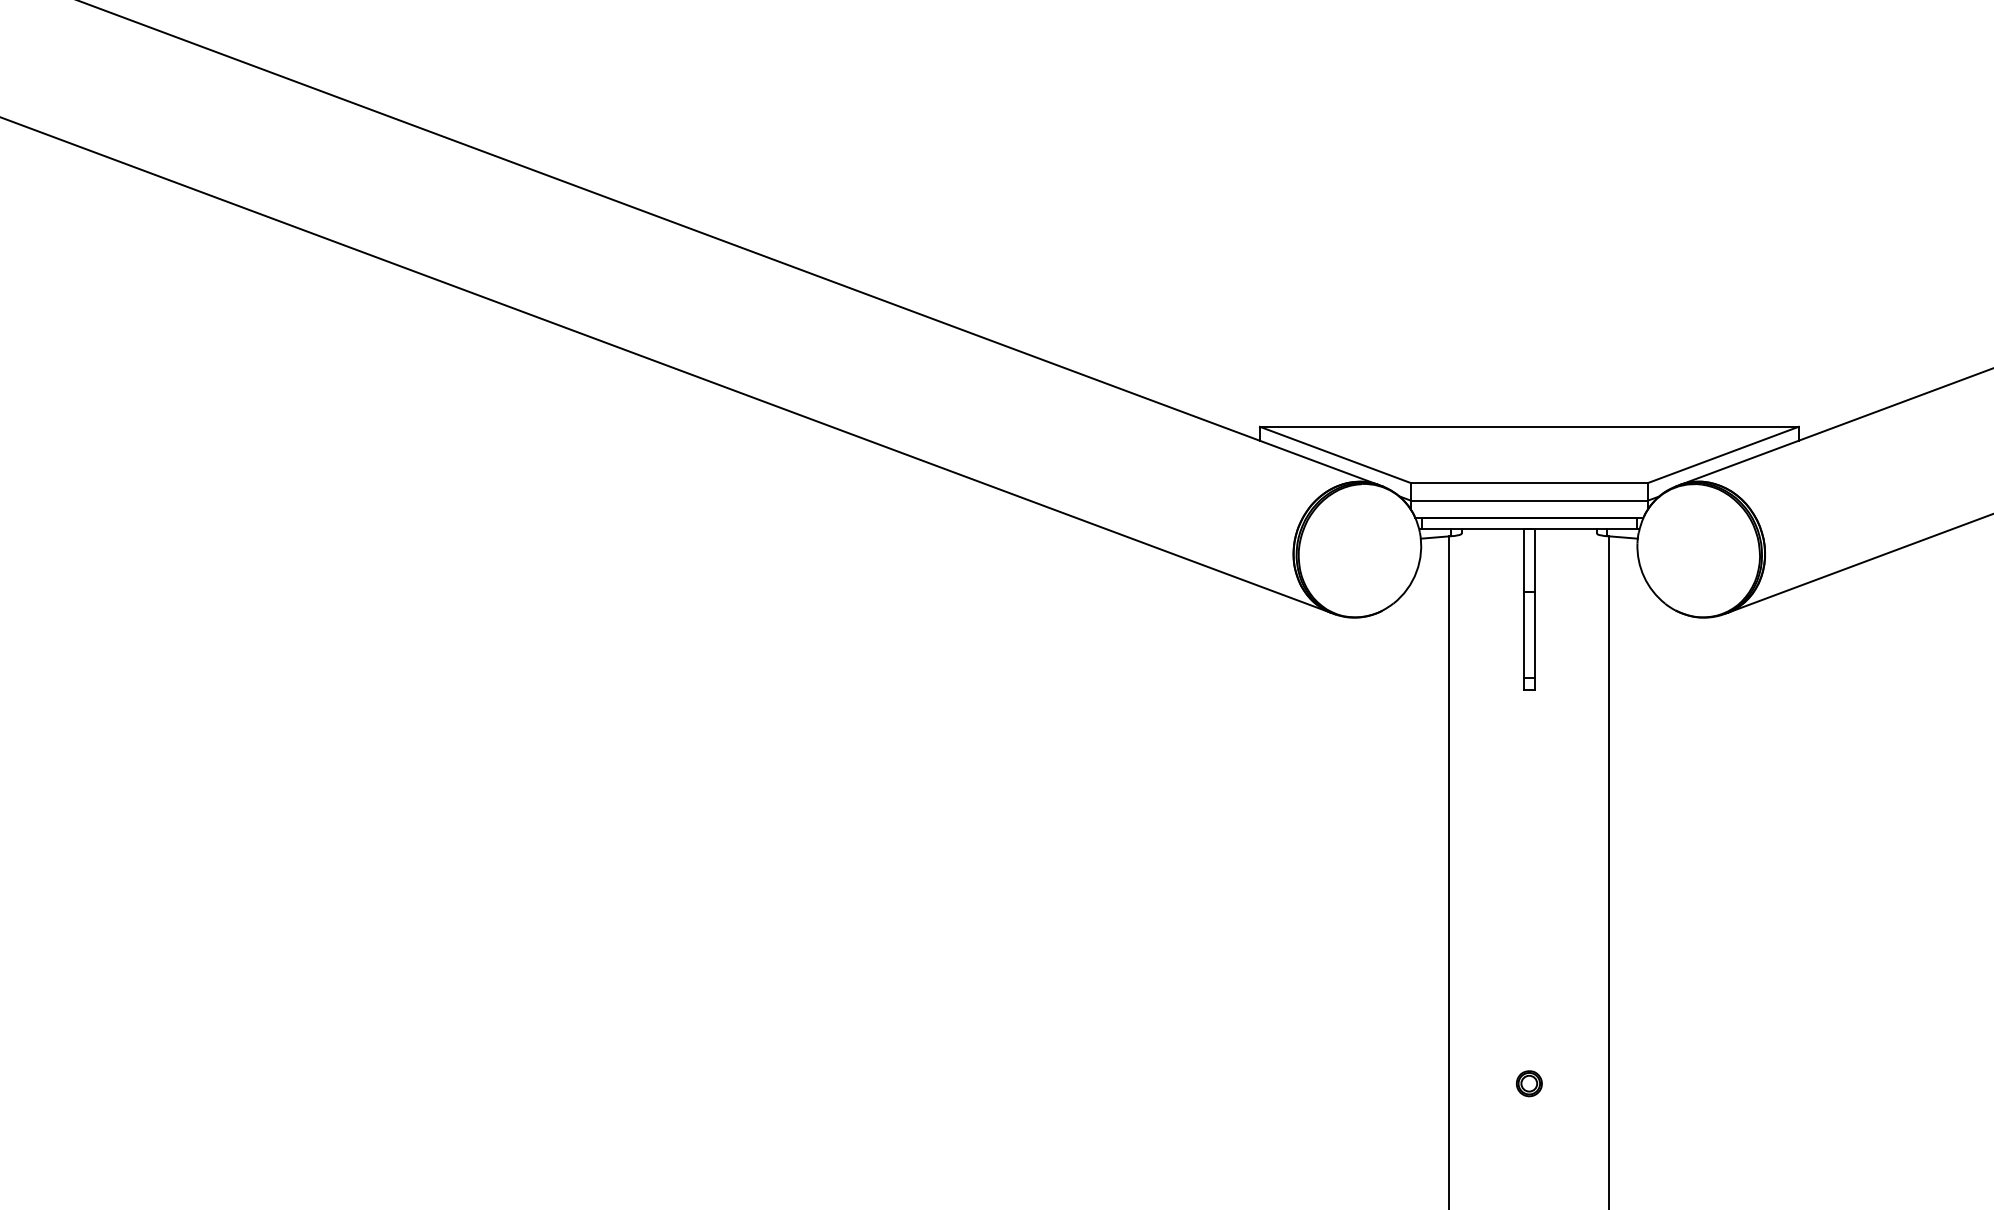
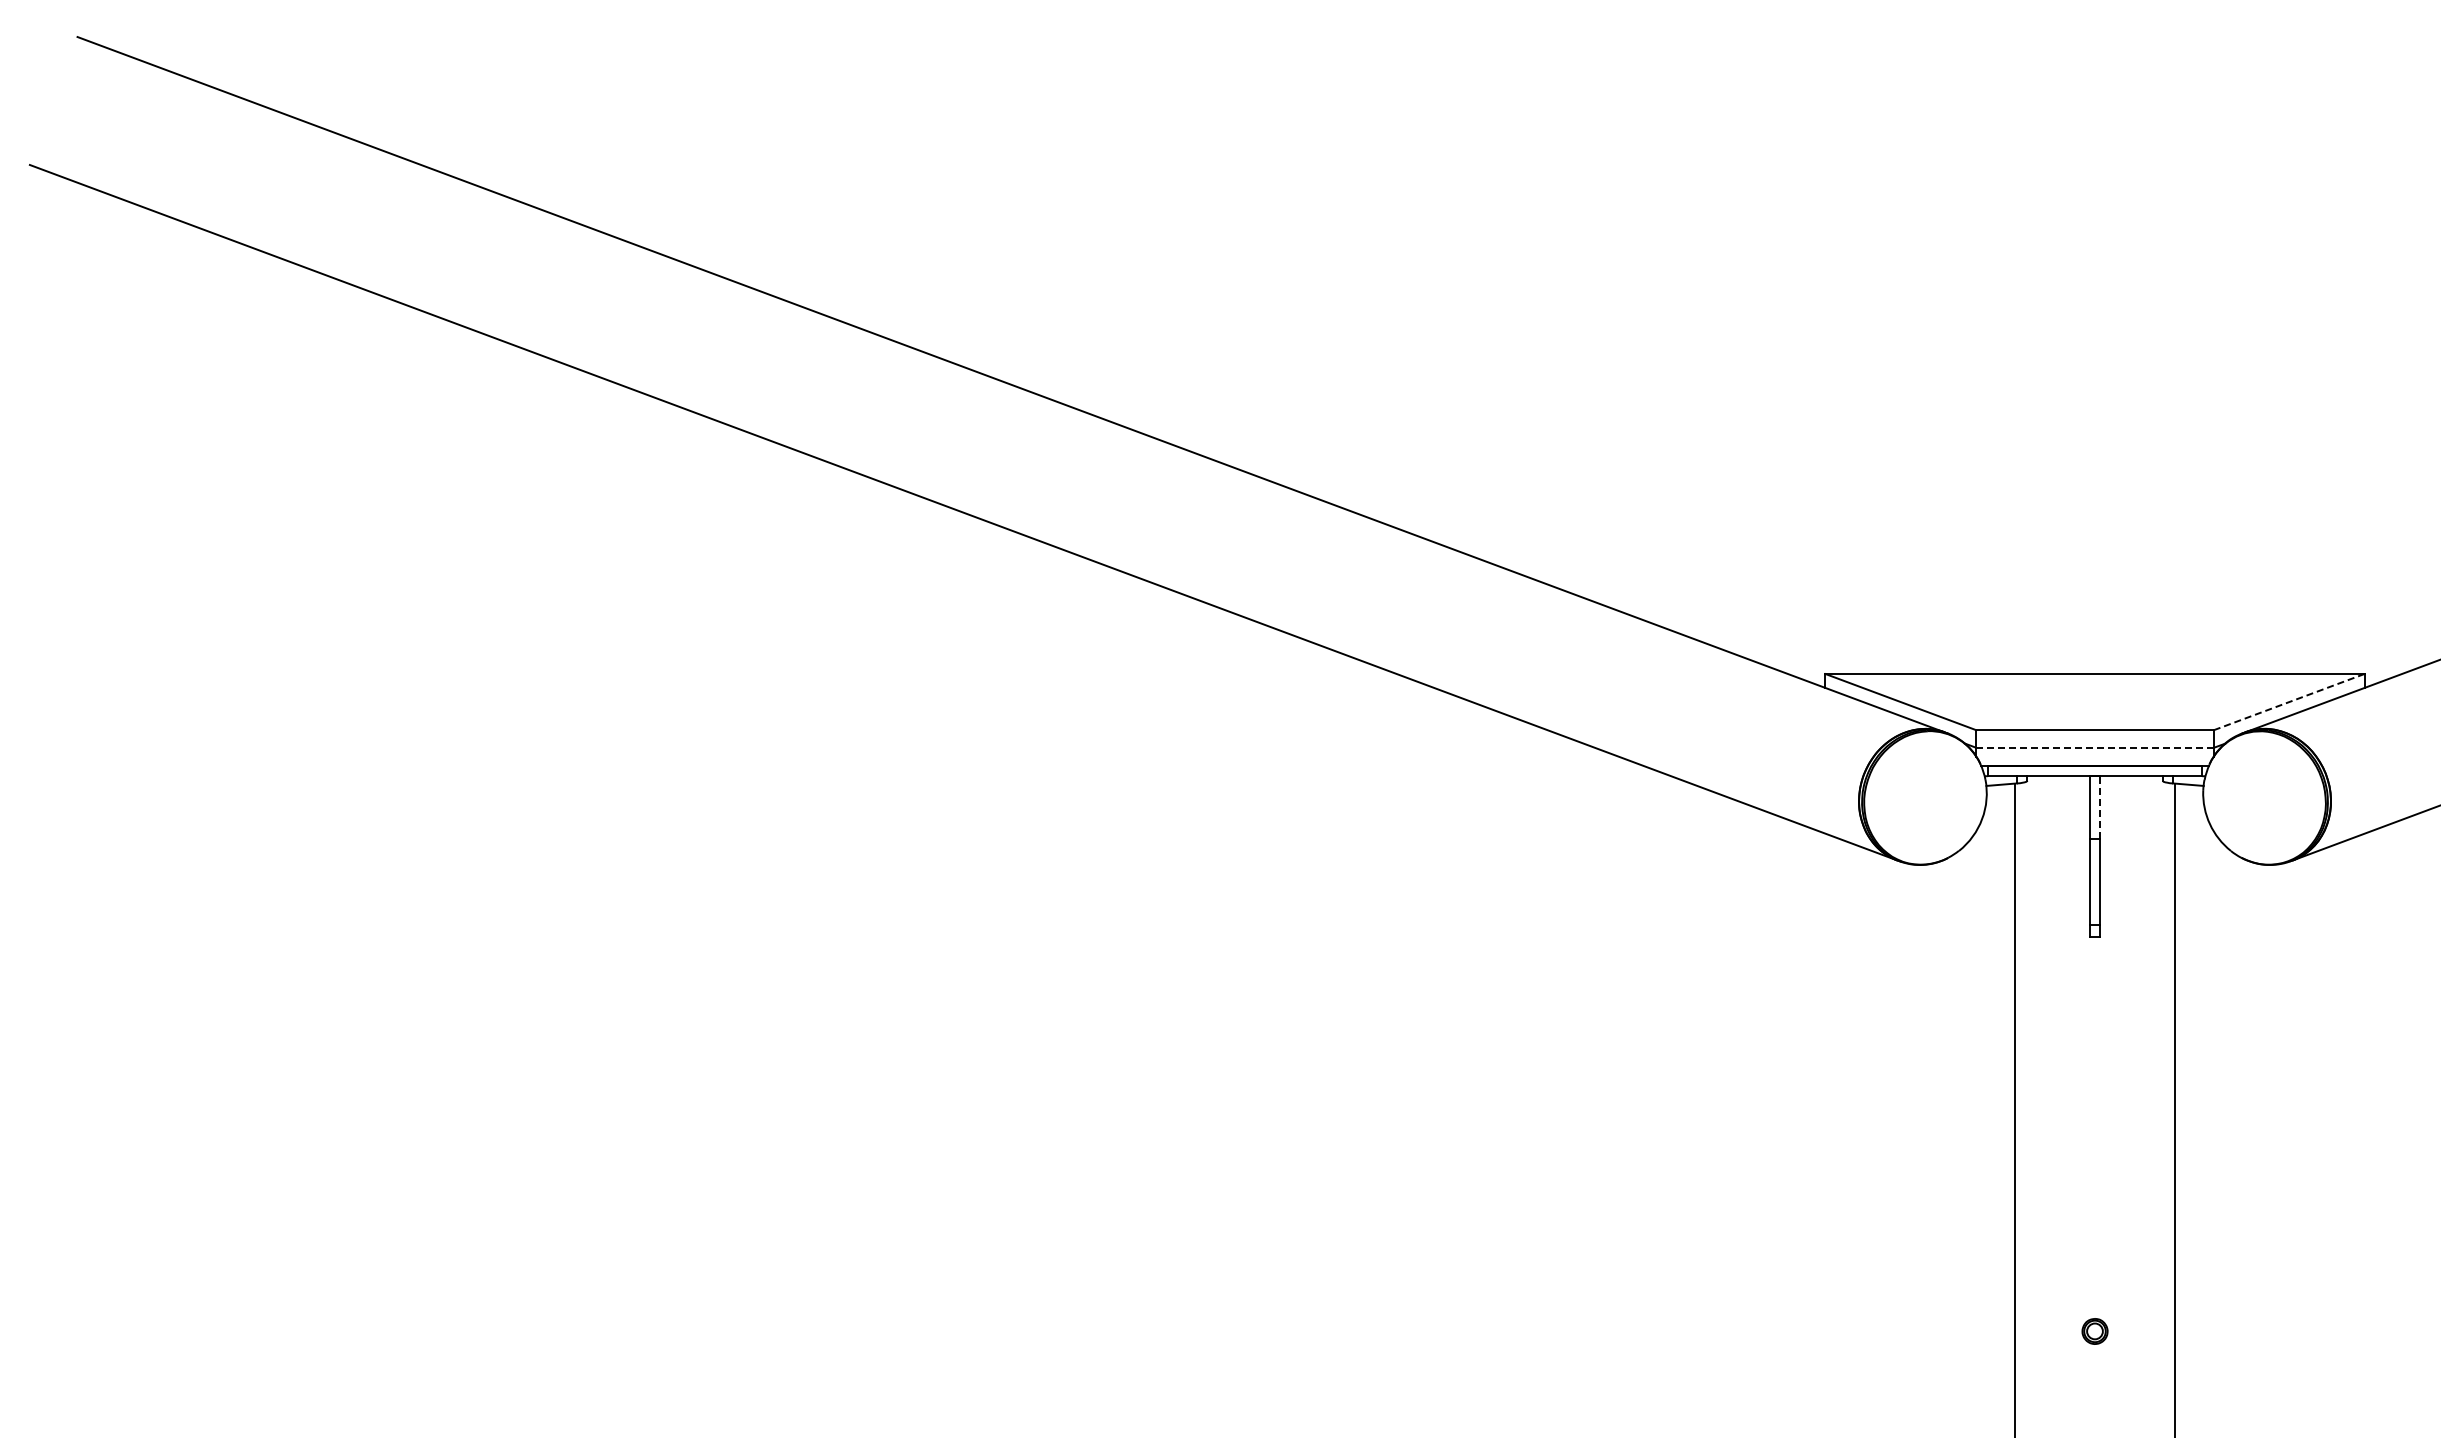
line: (1723, 454) -> (2289, 701), solid -> dashed
line: (1529, 500) -> (2095, 747), solid -> dashed
line: (1534, 560) -> (2100, 807), solid -> dashed

